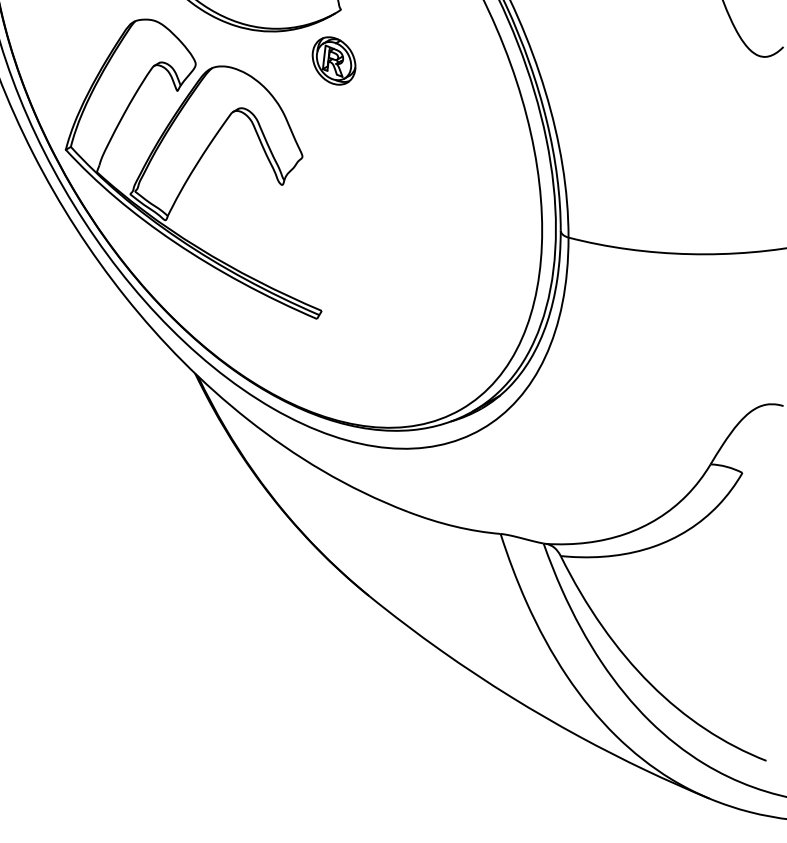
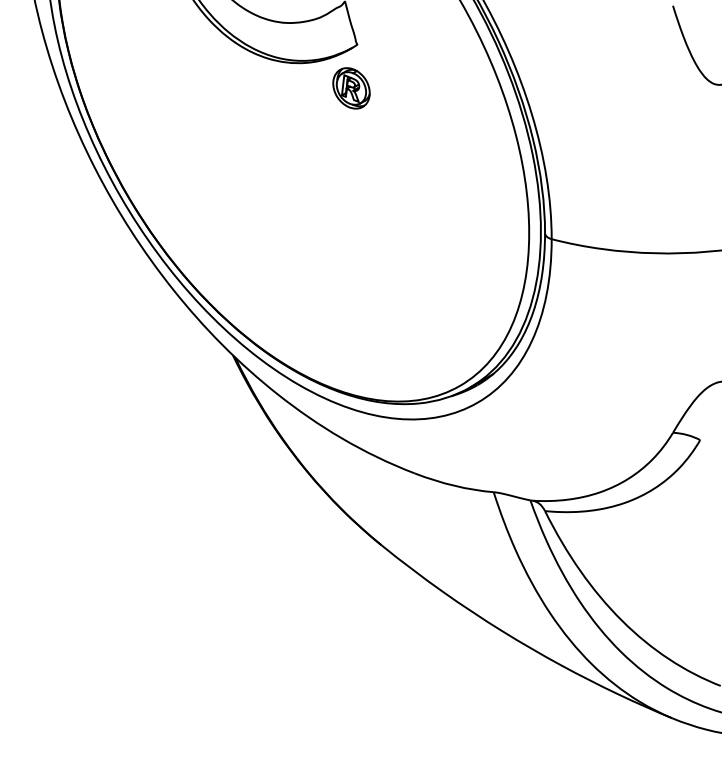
part: (193, 168) -> (231, 180), removed

